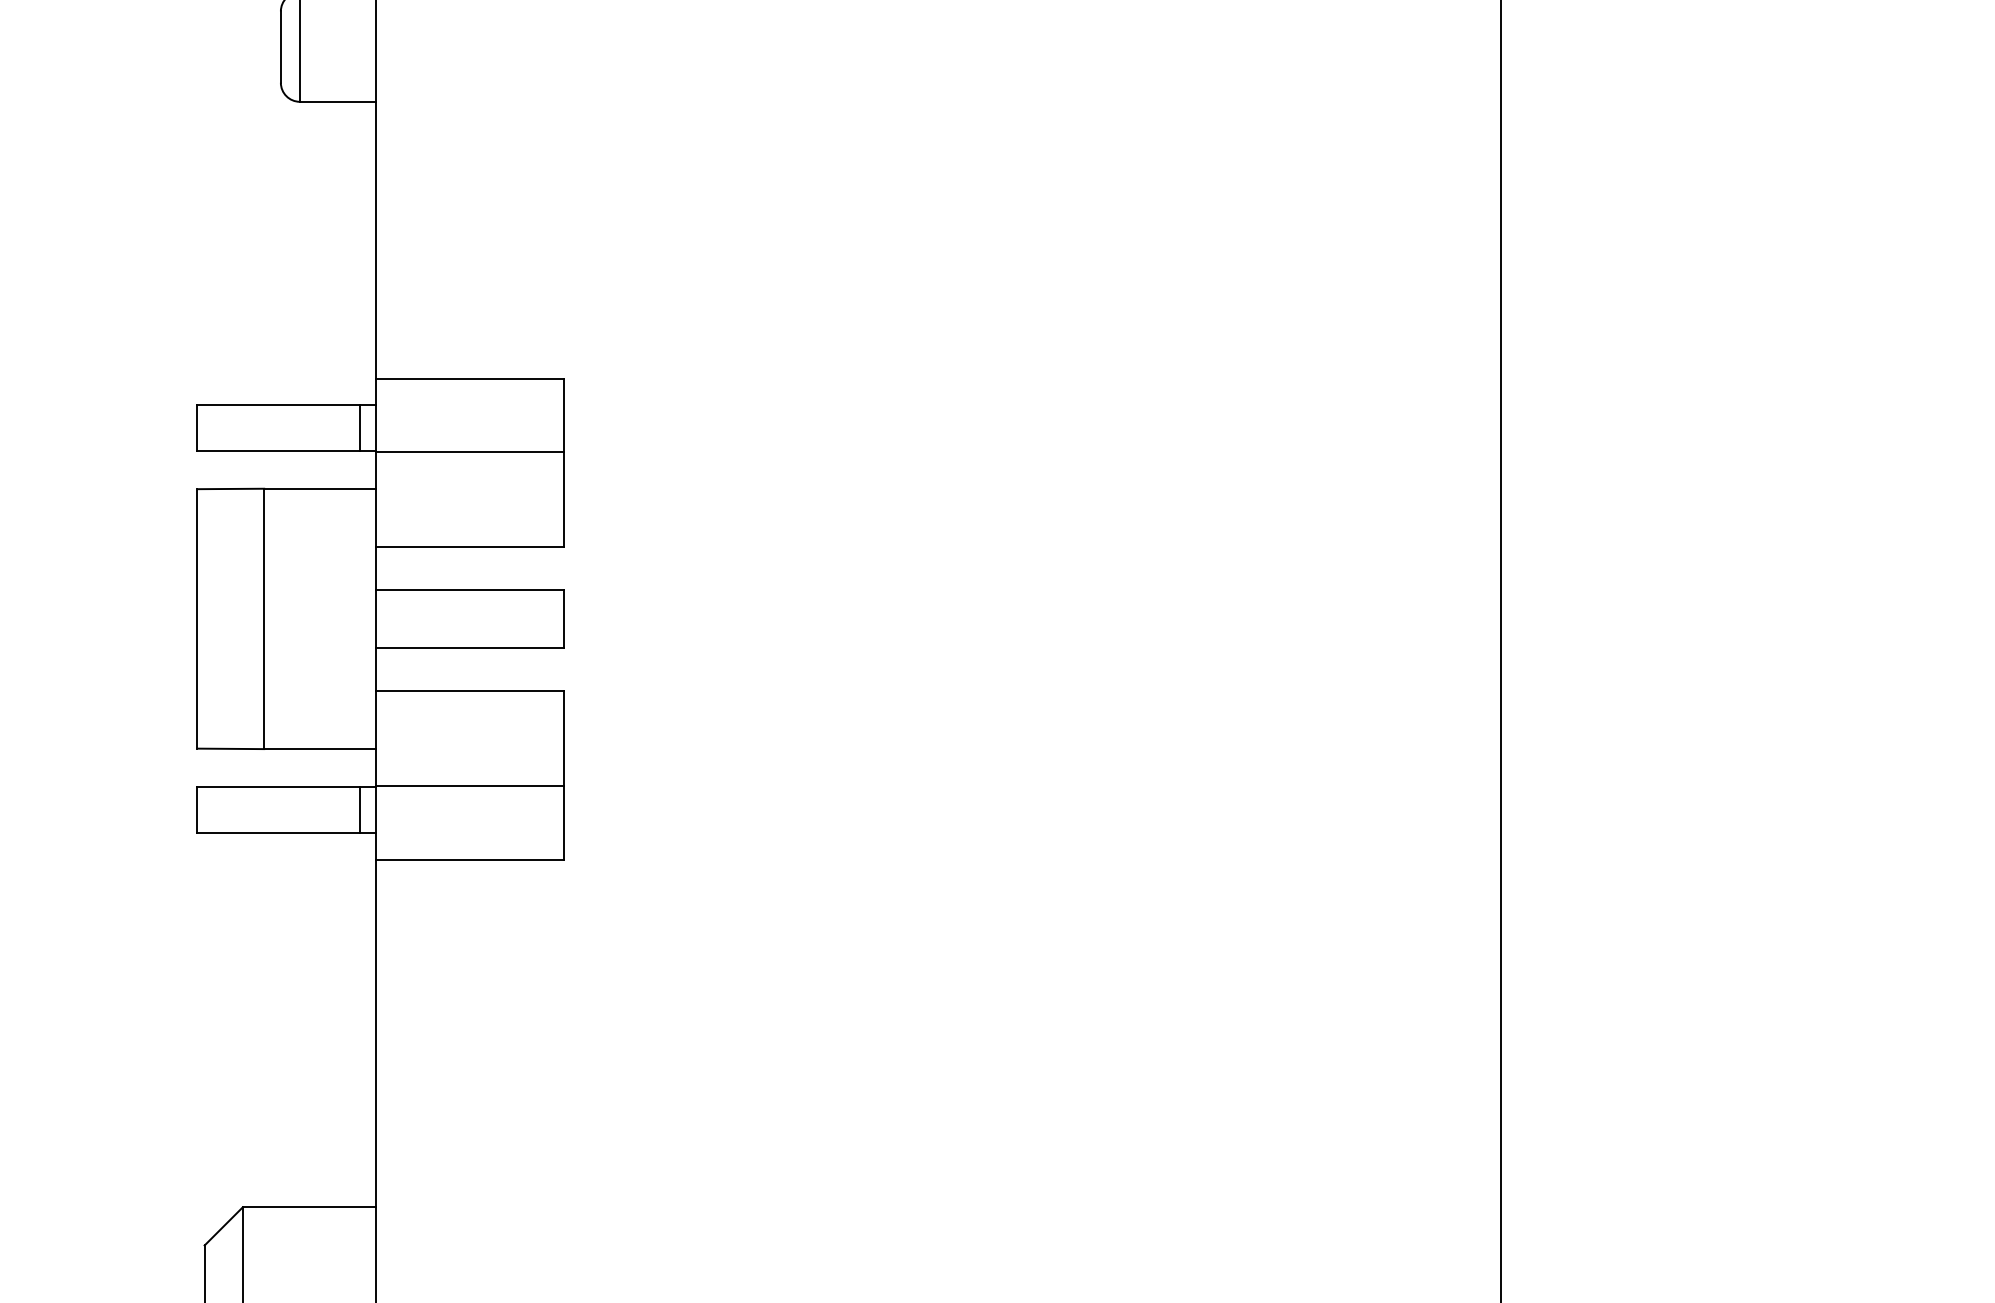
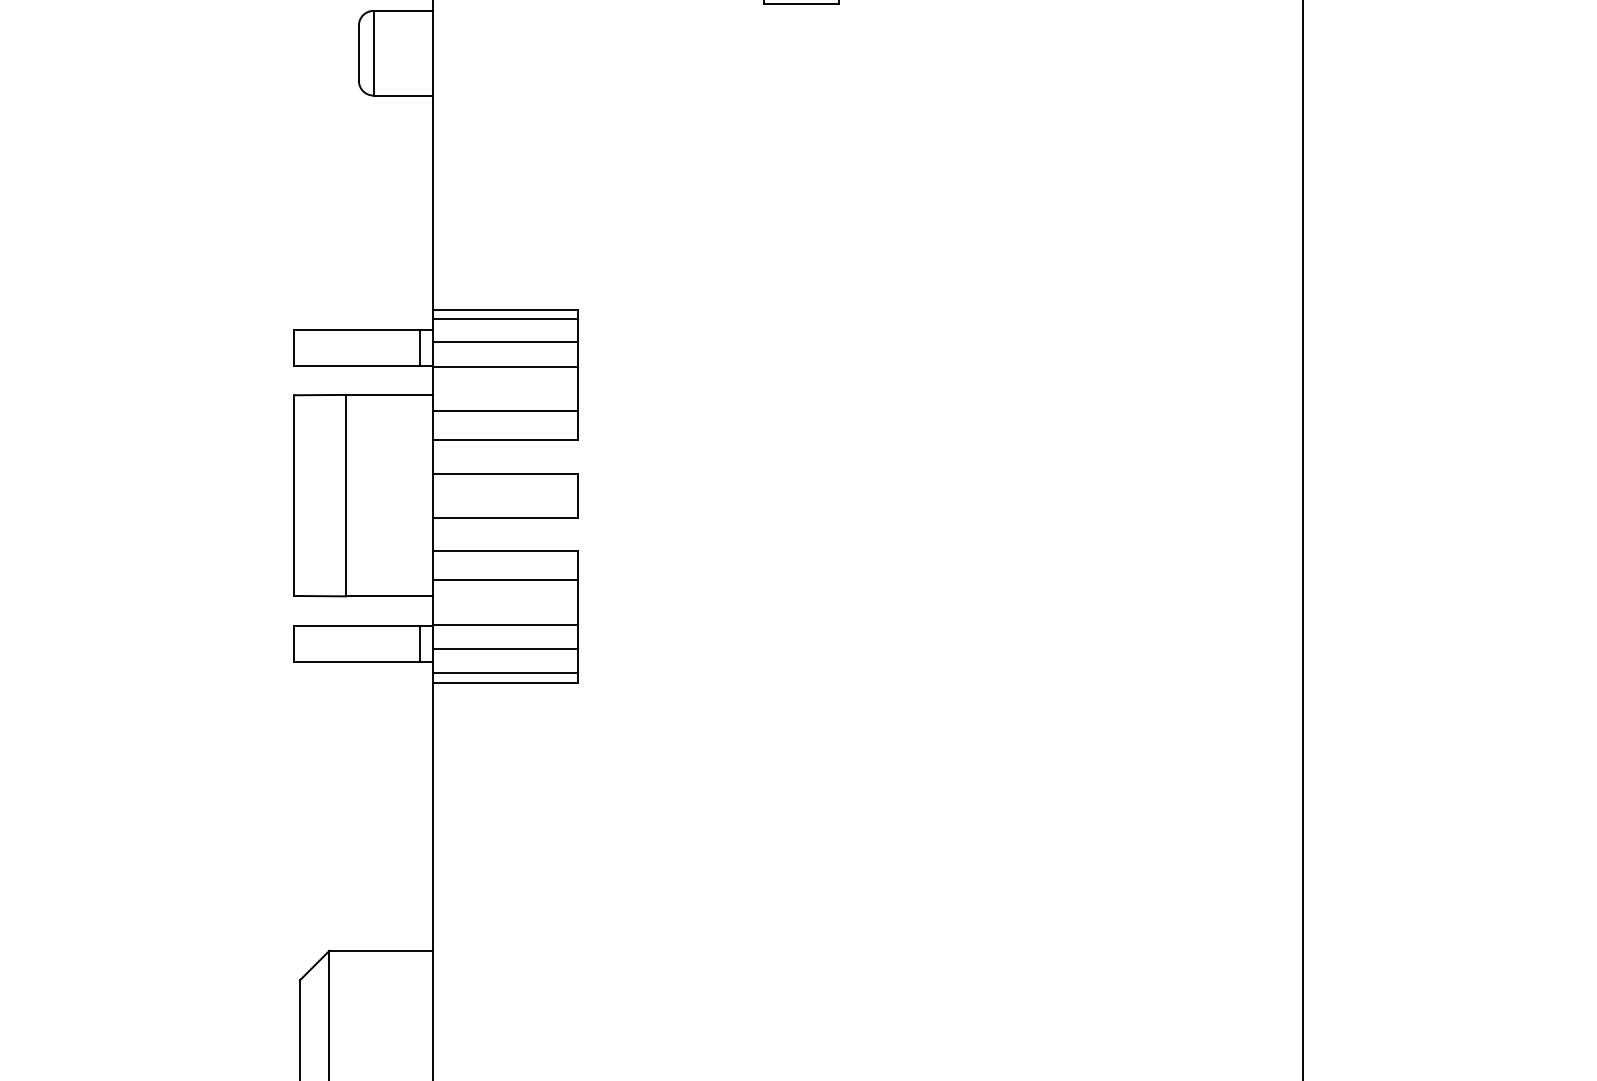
line: (470, 389) -> (505, 318), added
line: (470, 420) -> (505, 342), added
line: (470, 508) -> (505, 410), added
line: (470, 728) -> (505, 580), added
line: (470, 817) -> (505, 649), added
line: (470, 847) -> (505, 672), added

